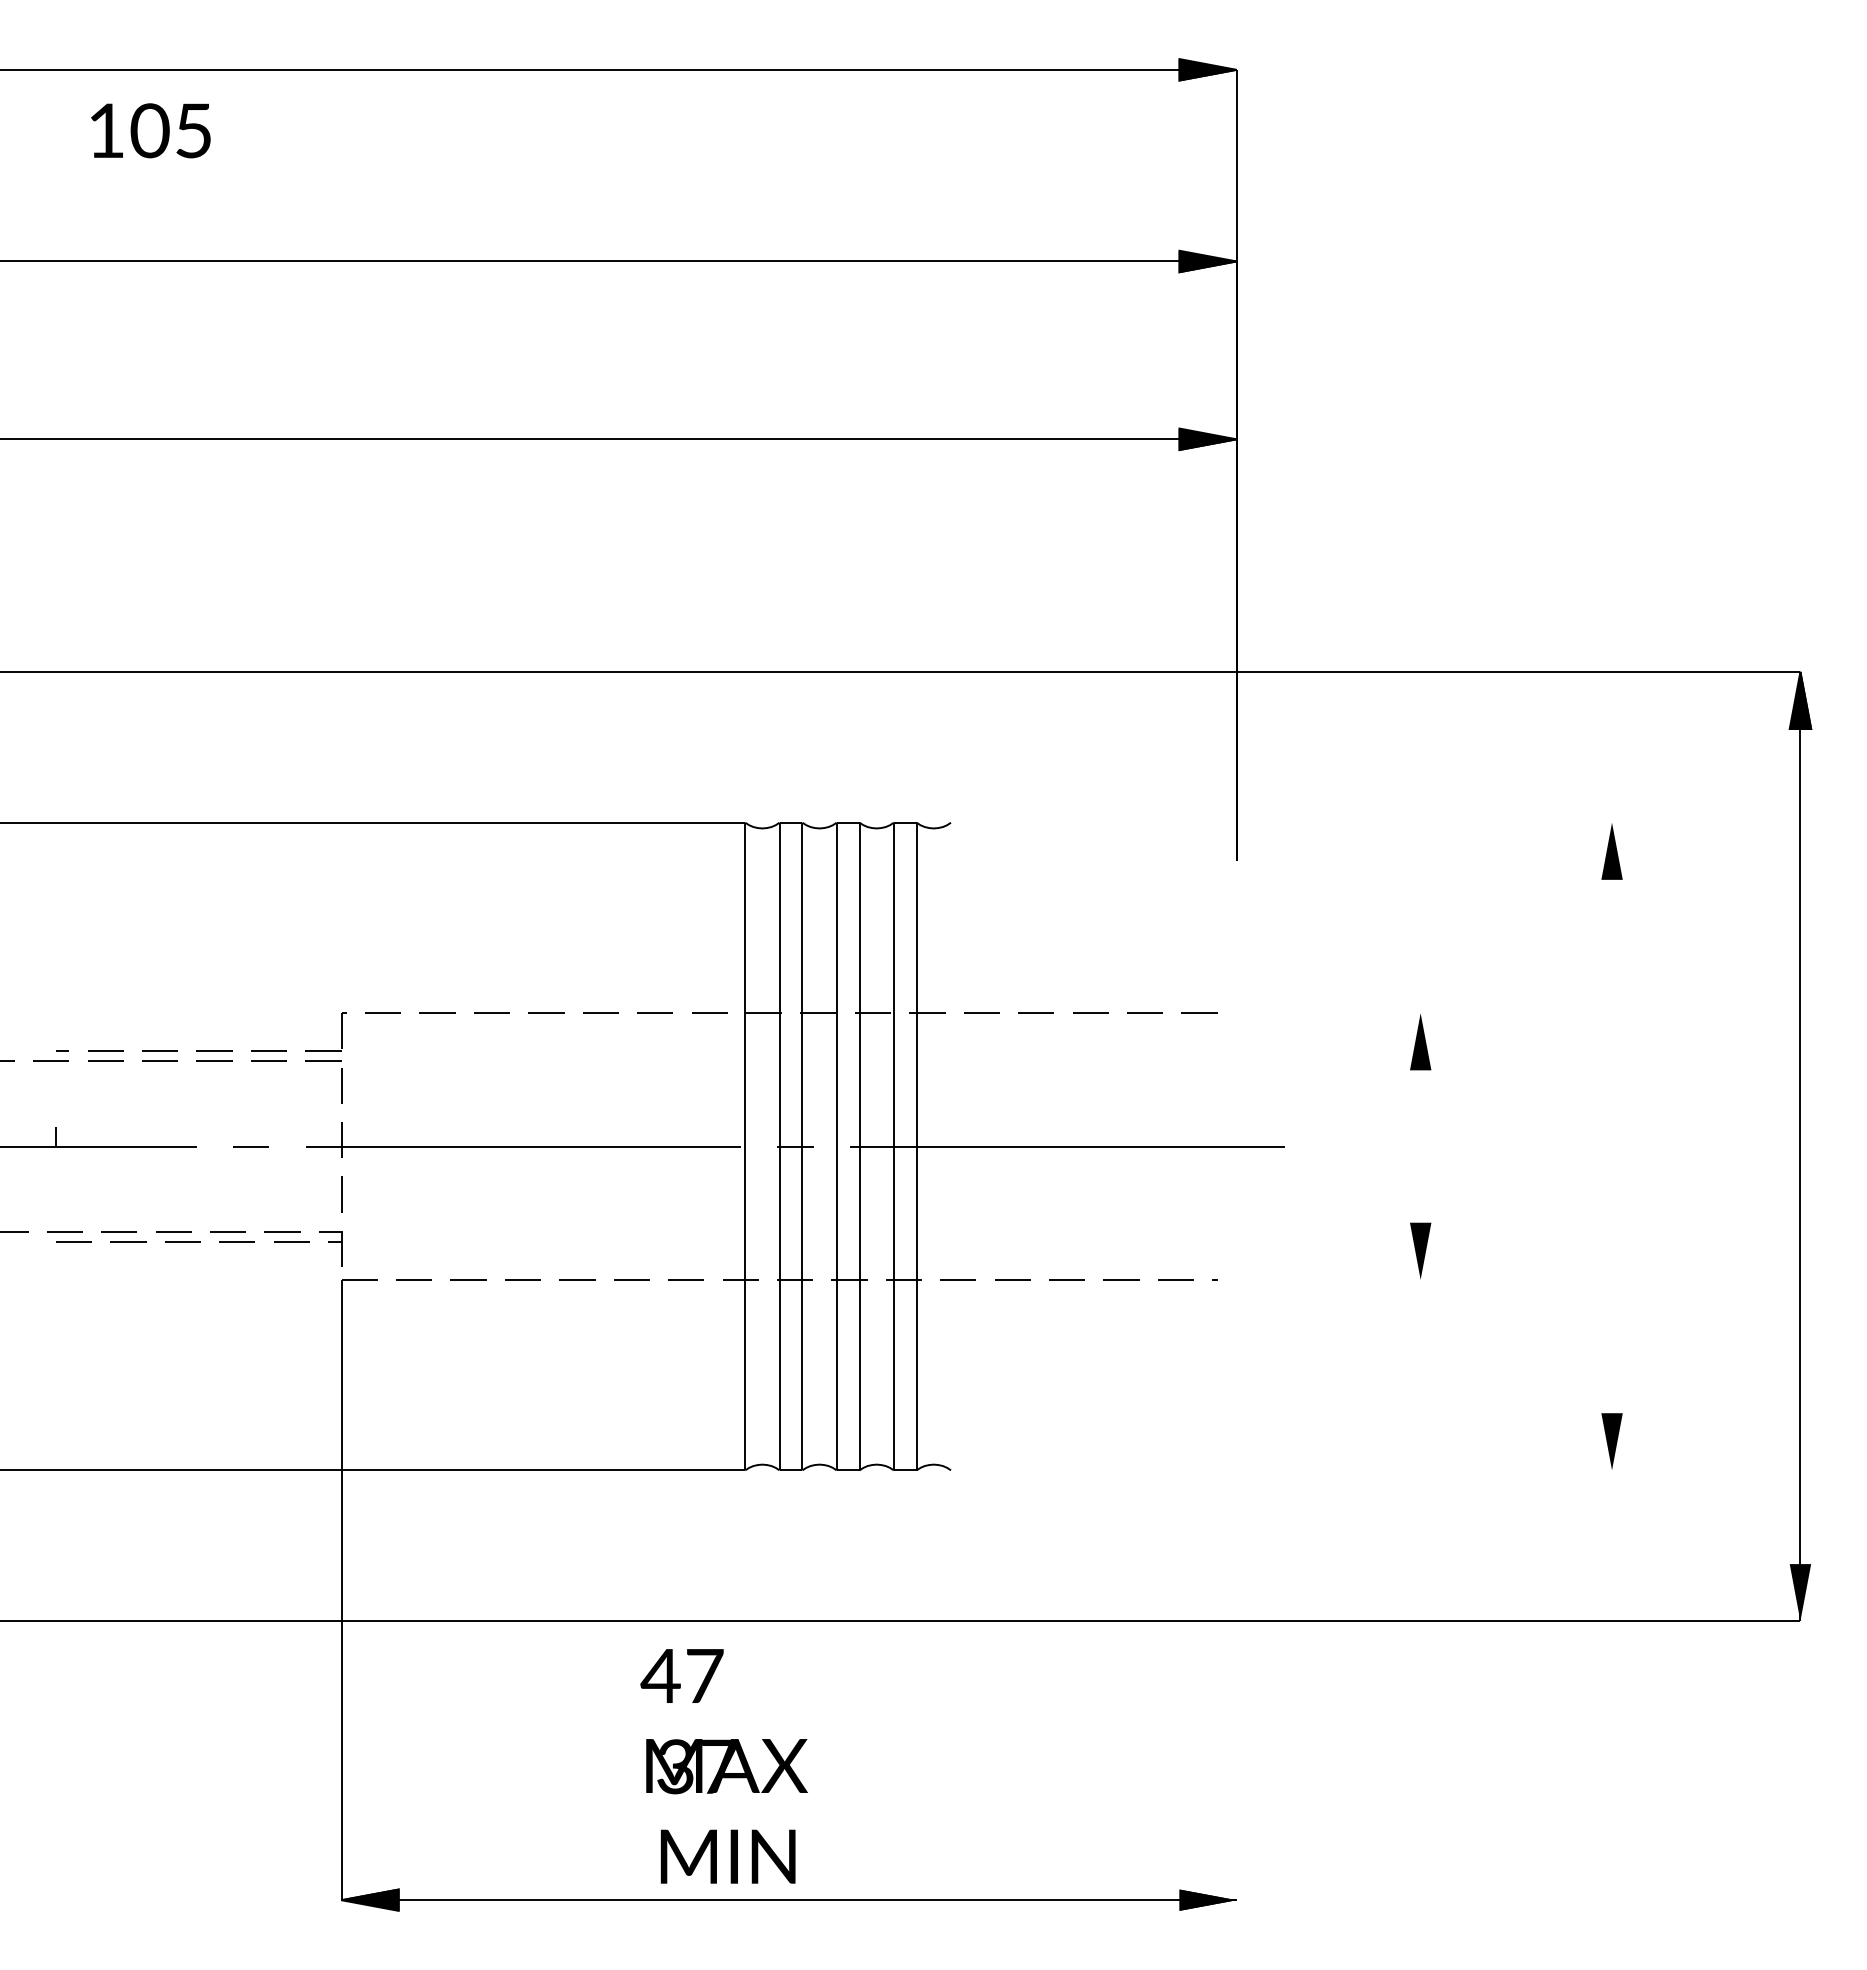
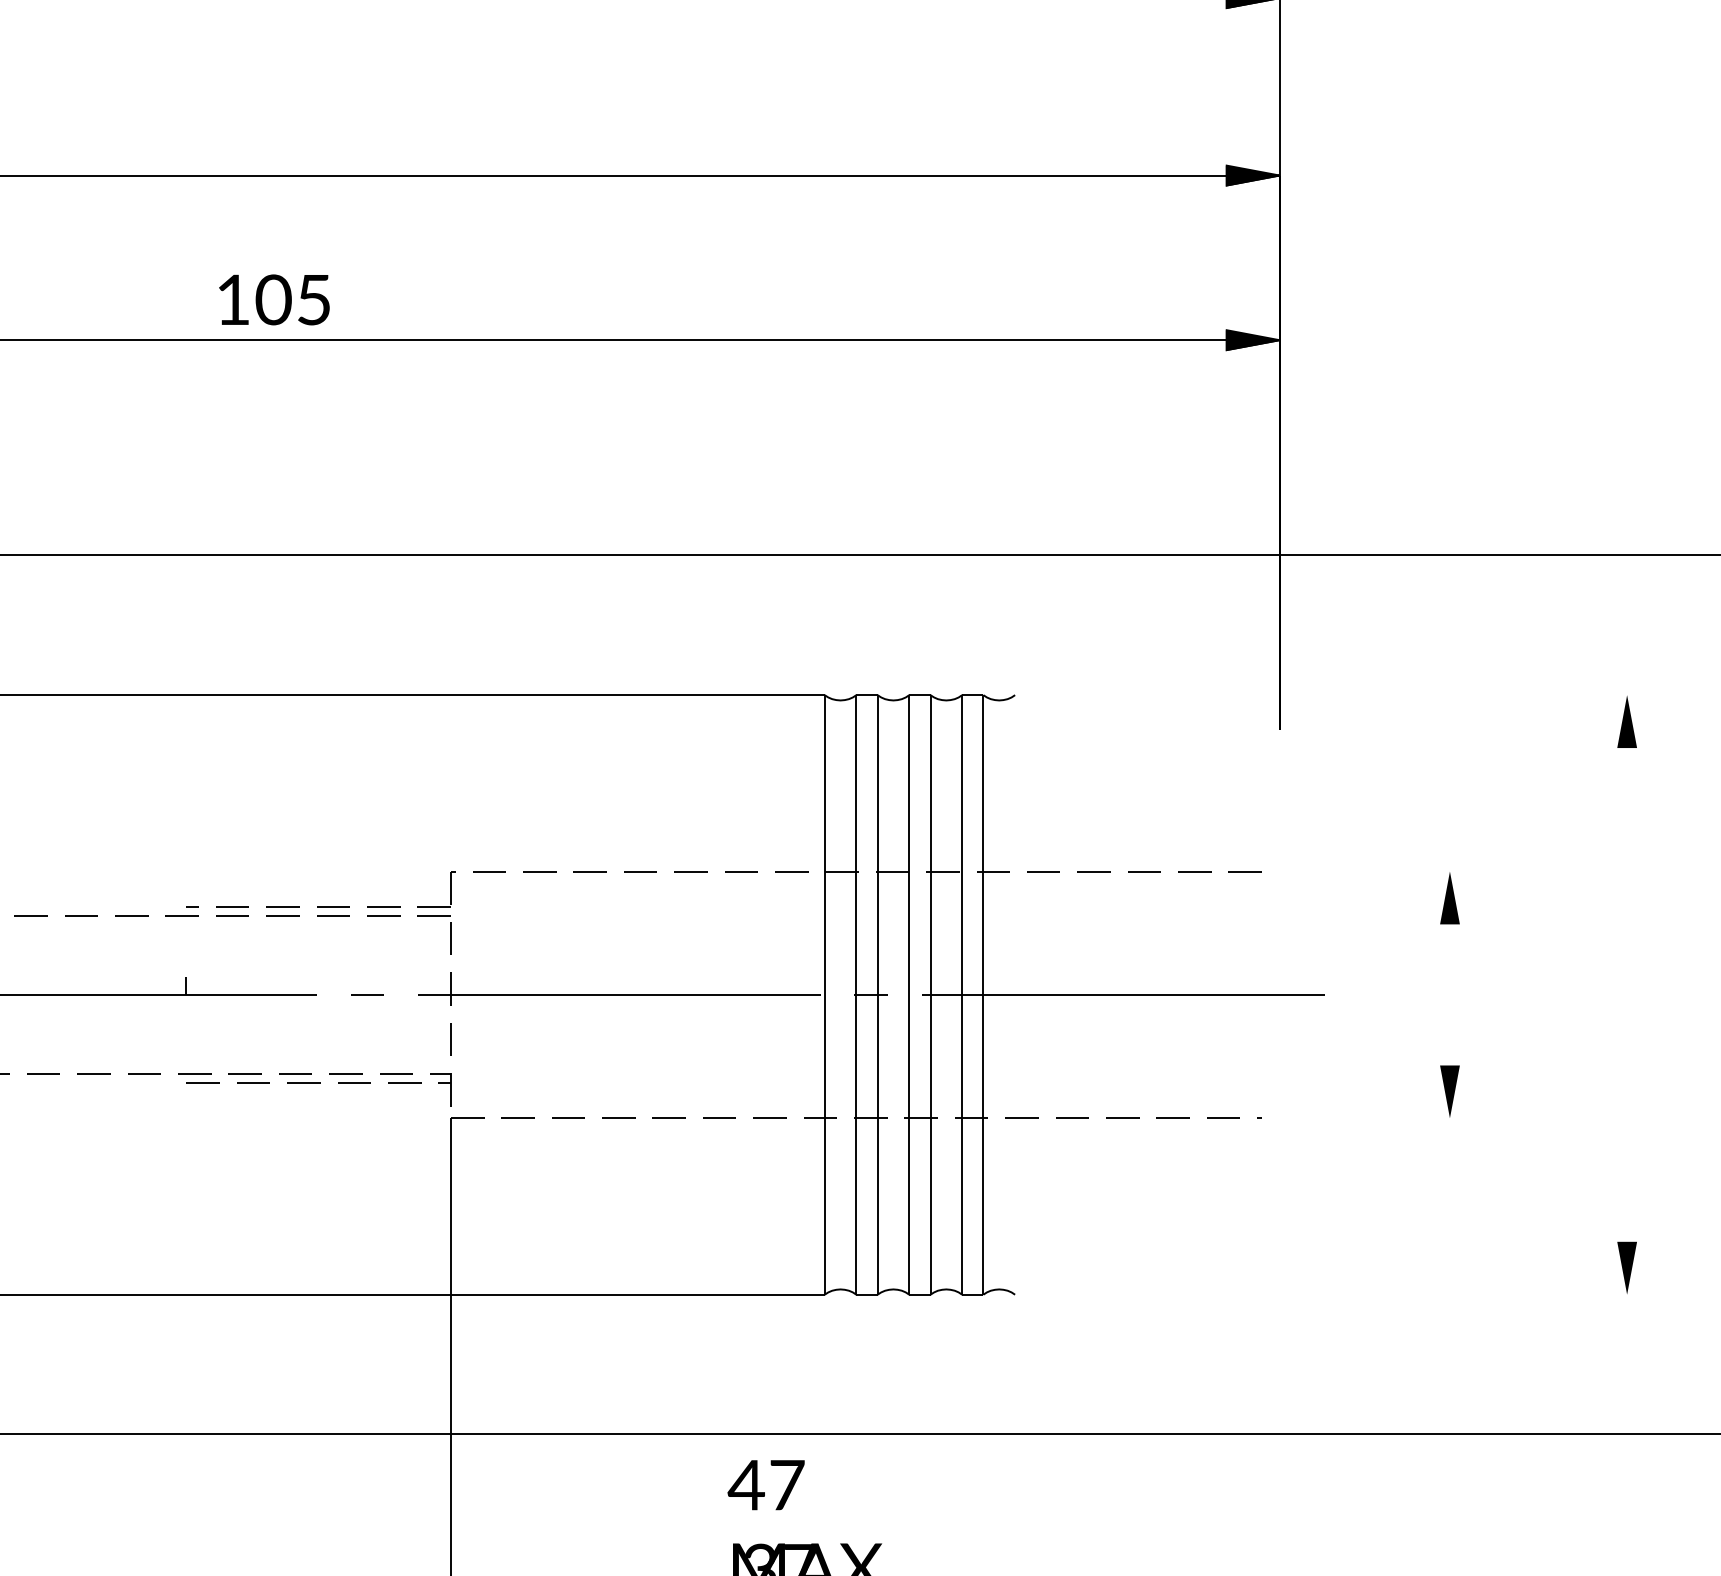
text: (150, 130) -> (274, 299), moved

